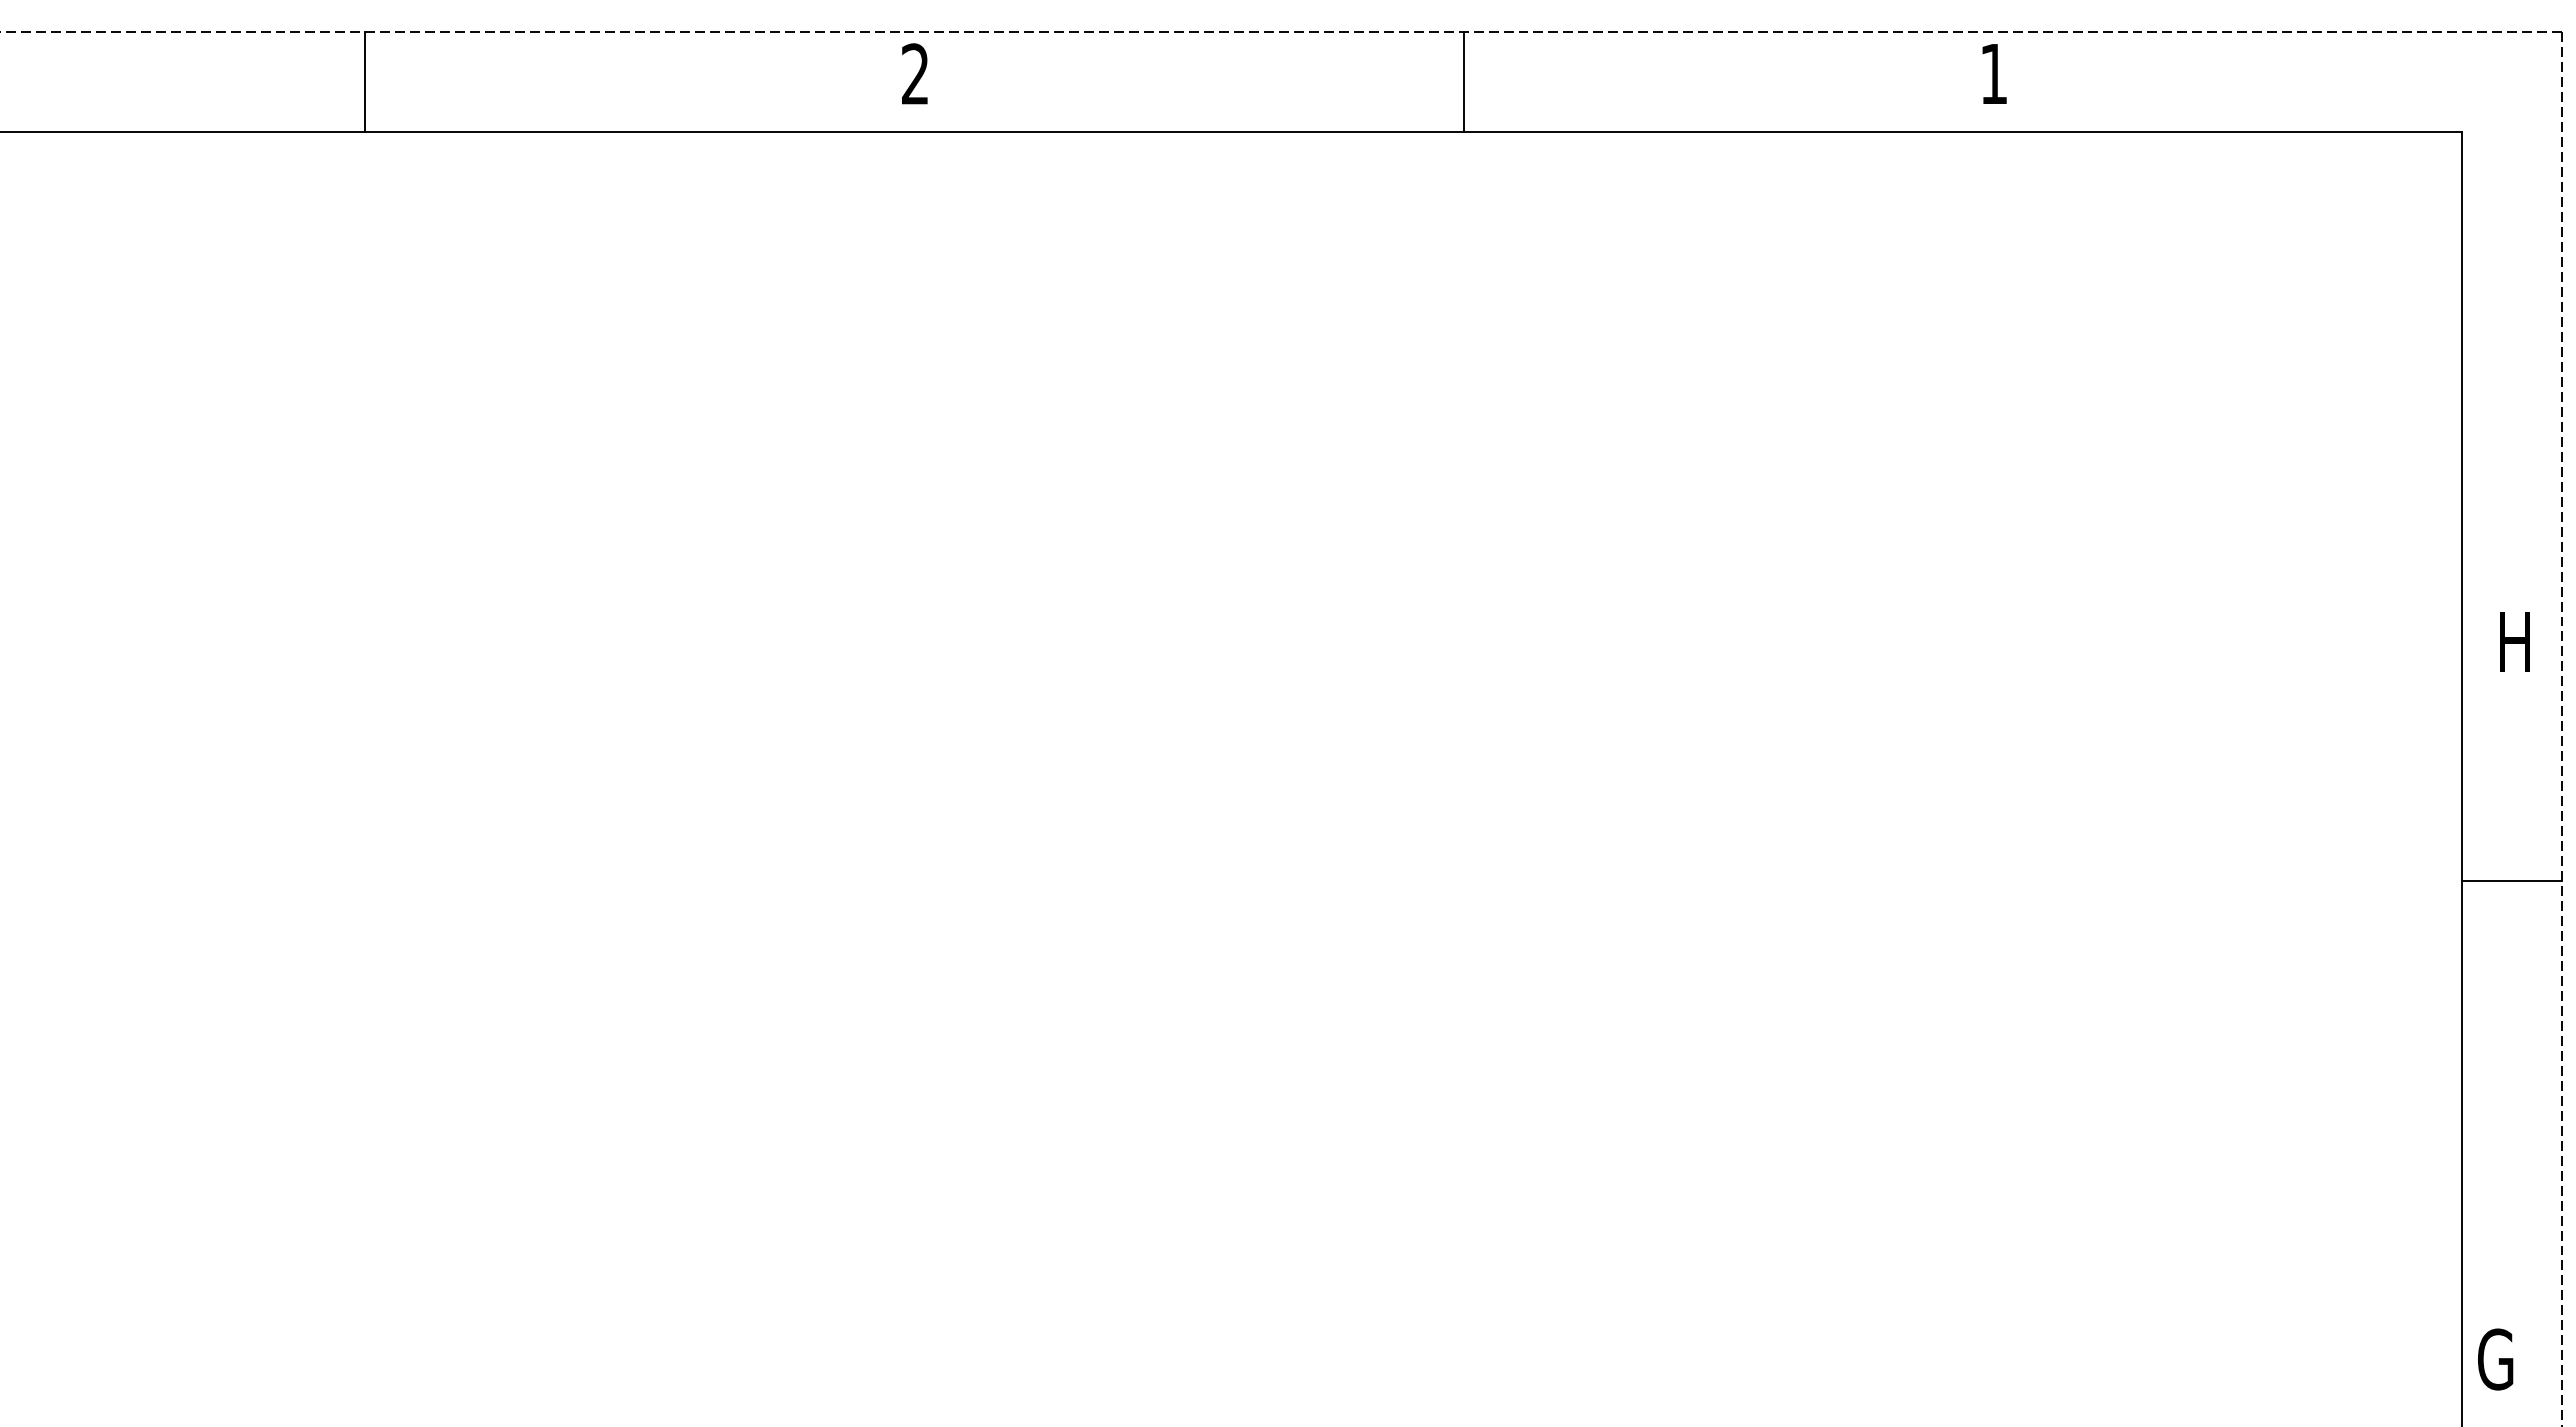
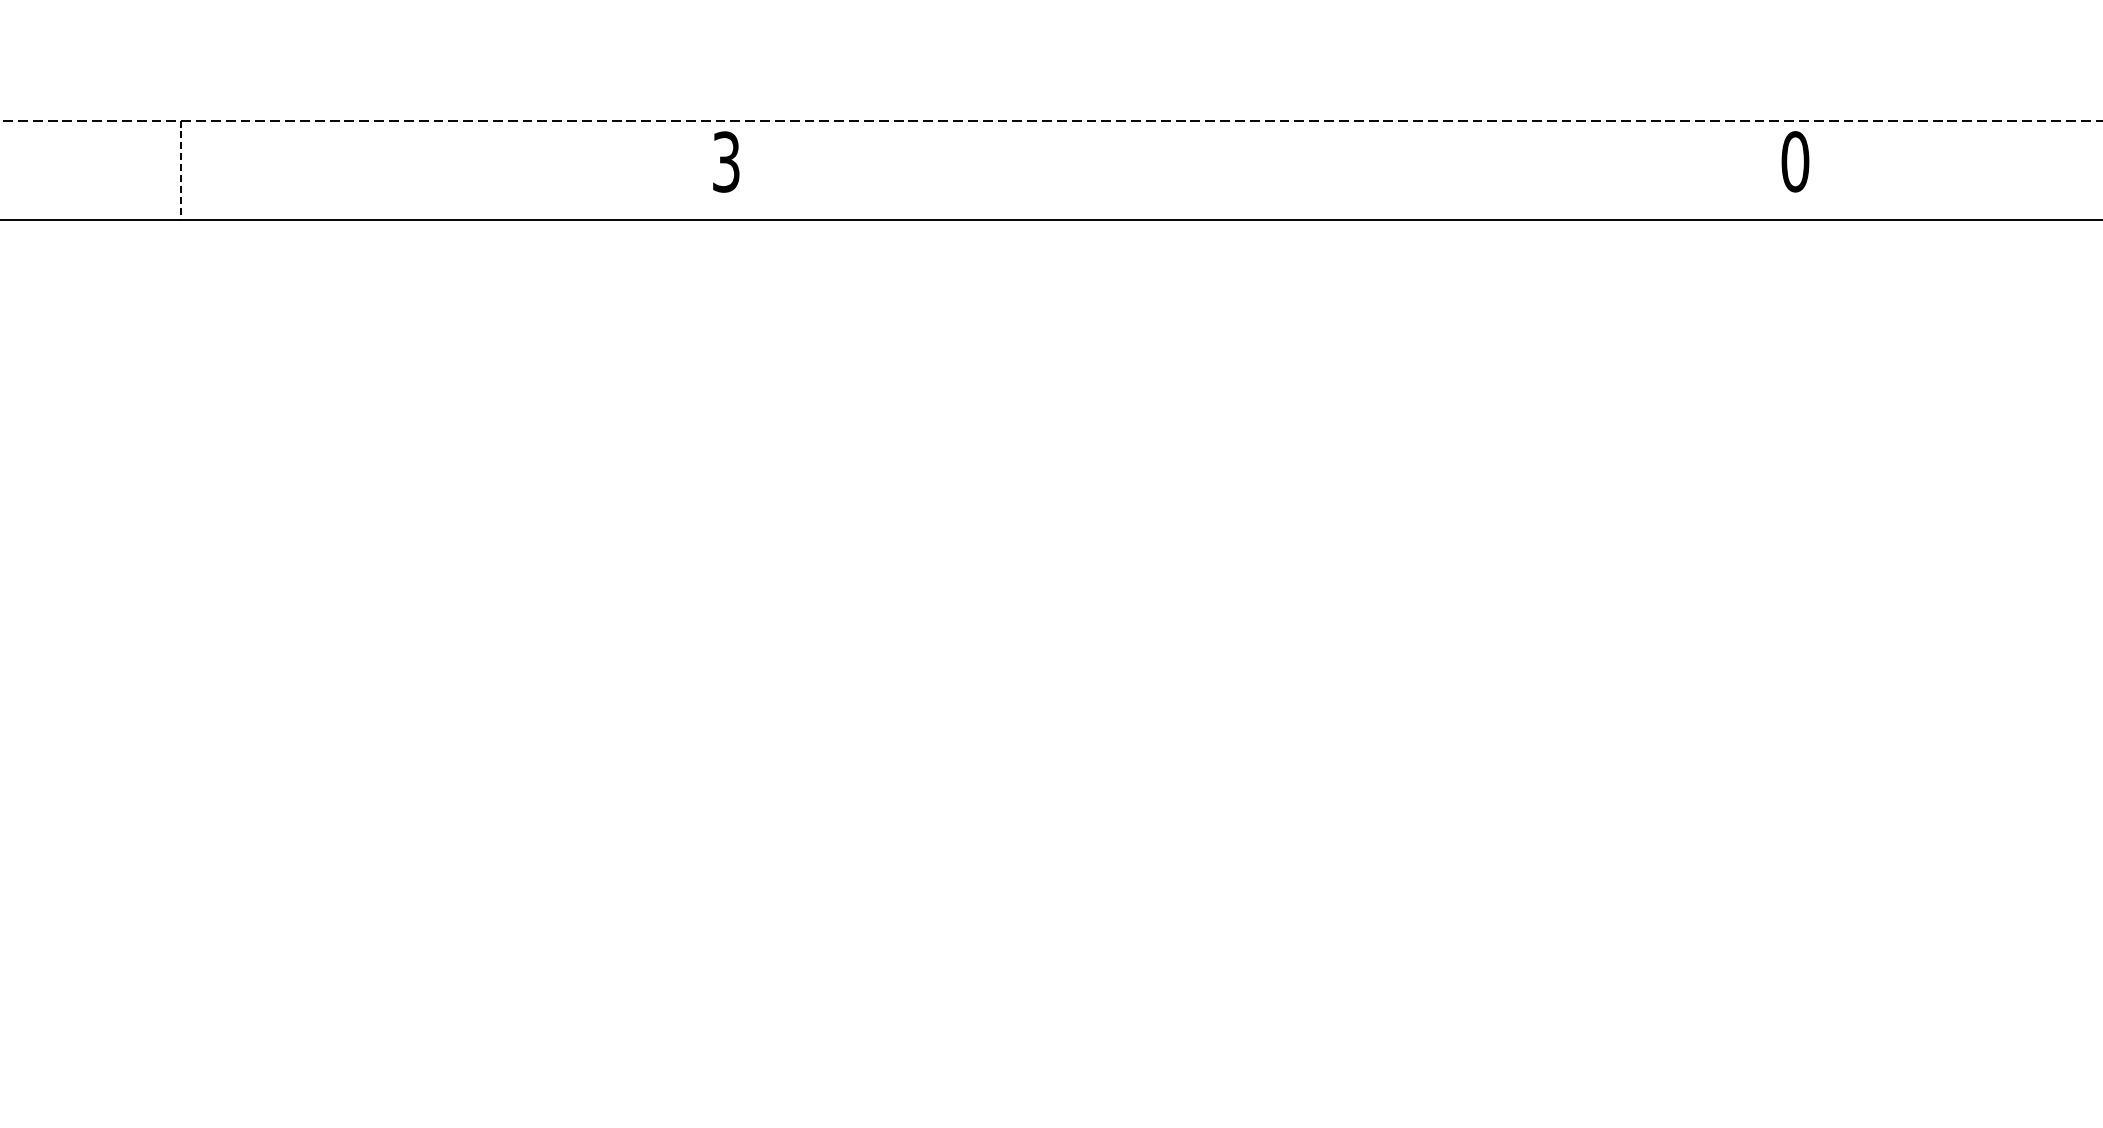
text: (915, 74) -> (726, 162), 2 -> 3
text: (1994, 74) -> (1795, 162), 1 -> 0
line: (365, 82) -> (181, 170), solid -> dashed
line: (1463, 82) -> (1269, 170), removed

